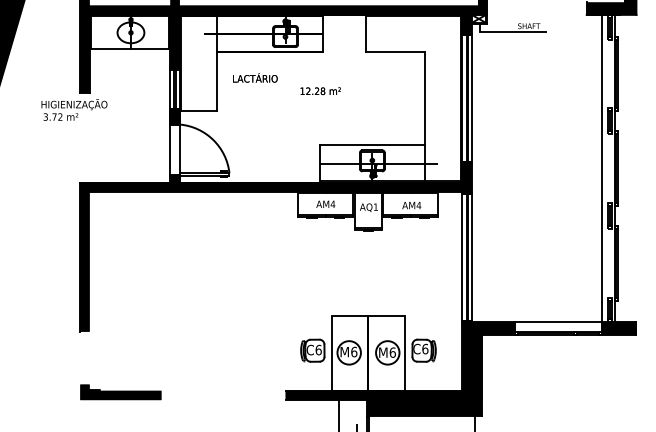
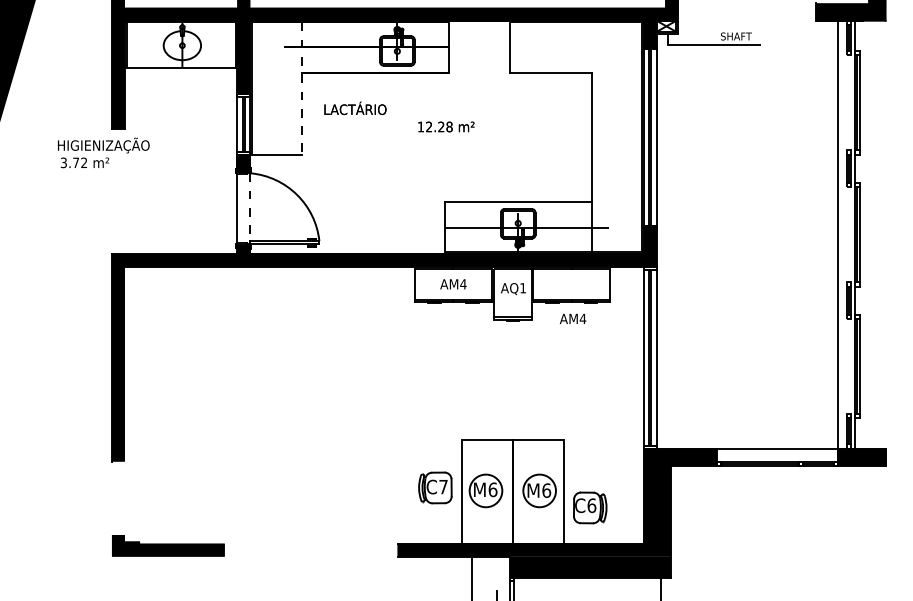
line: (217, 64) -> (302, 89), solid -> dashed
line: (179, 150) -> (250, 209), solid -> dashed
text: (412, 205) -> (573, 318), moved
text: (318, 349) -> (443, 486), C6 -> C7
part: (424, 350) -> (590, 507), moved

